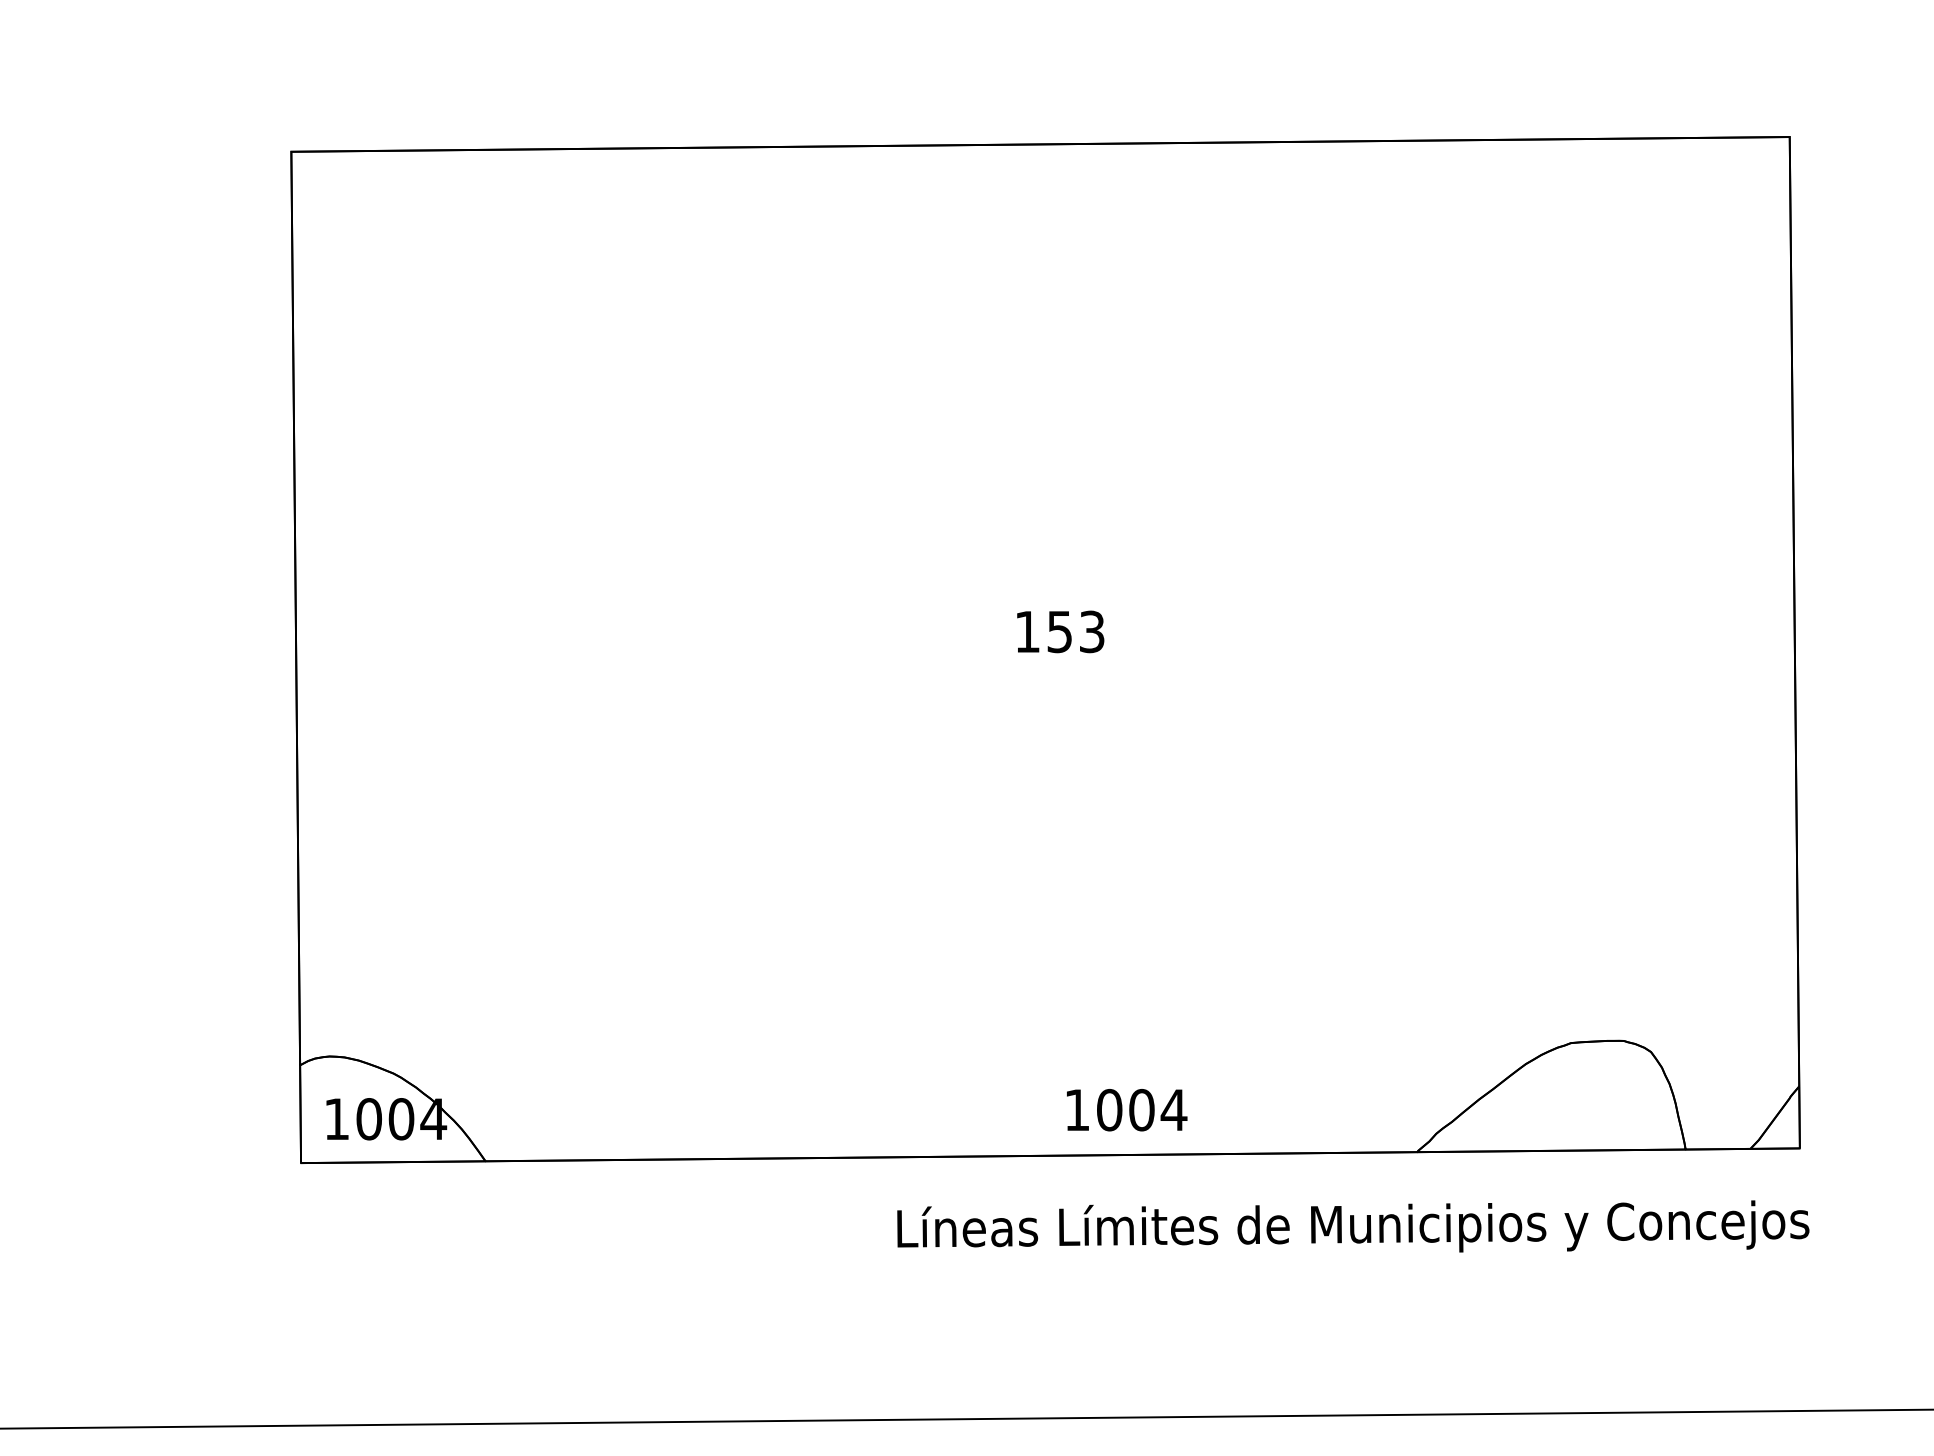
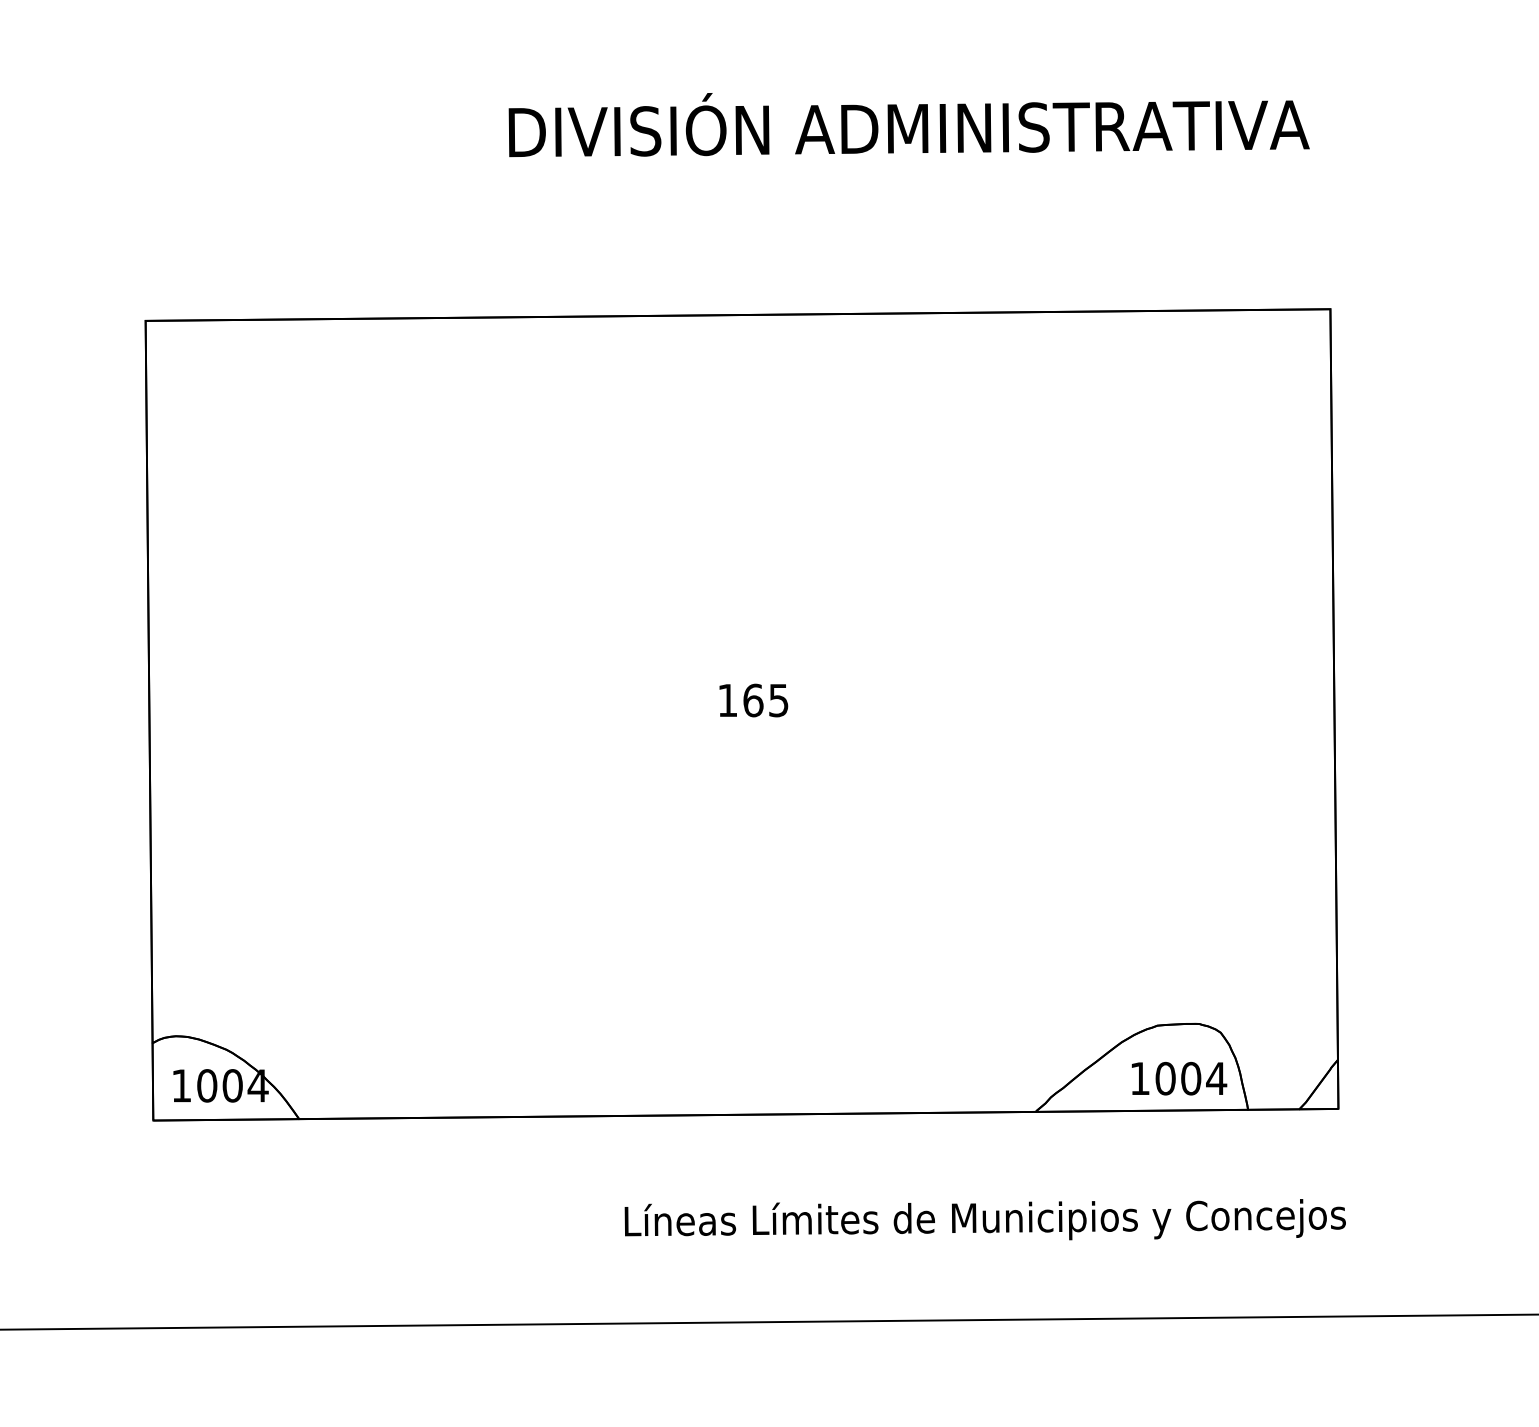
text: (1075, 631) -> (765, 700), 153 -> 165
text: (1127, 1109) -> (1179, 1078), moved
text: (1352, 1226) -> (984, 1219), moved

